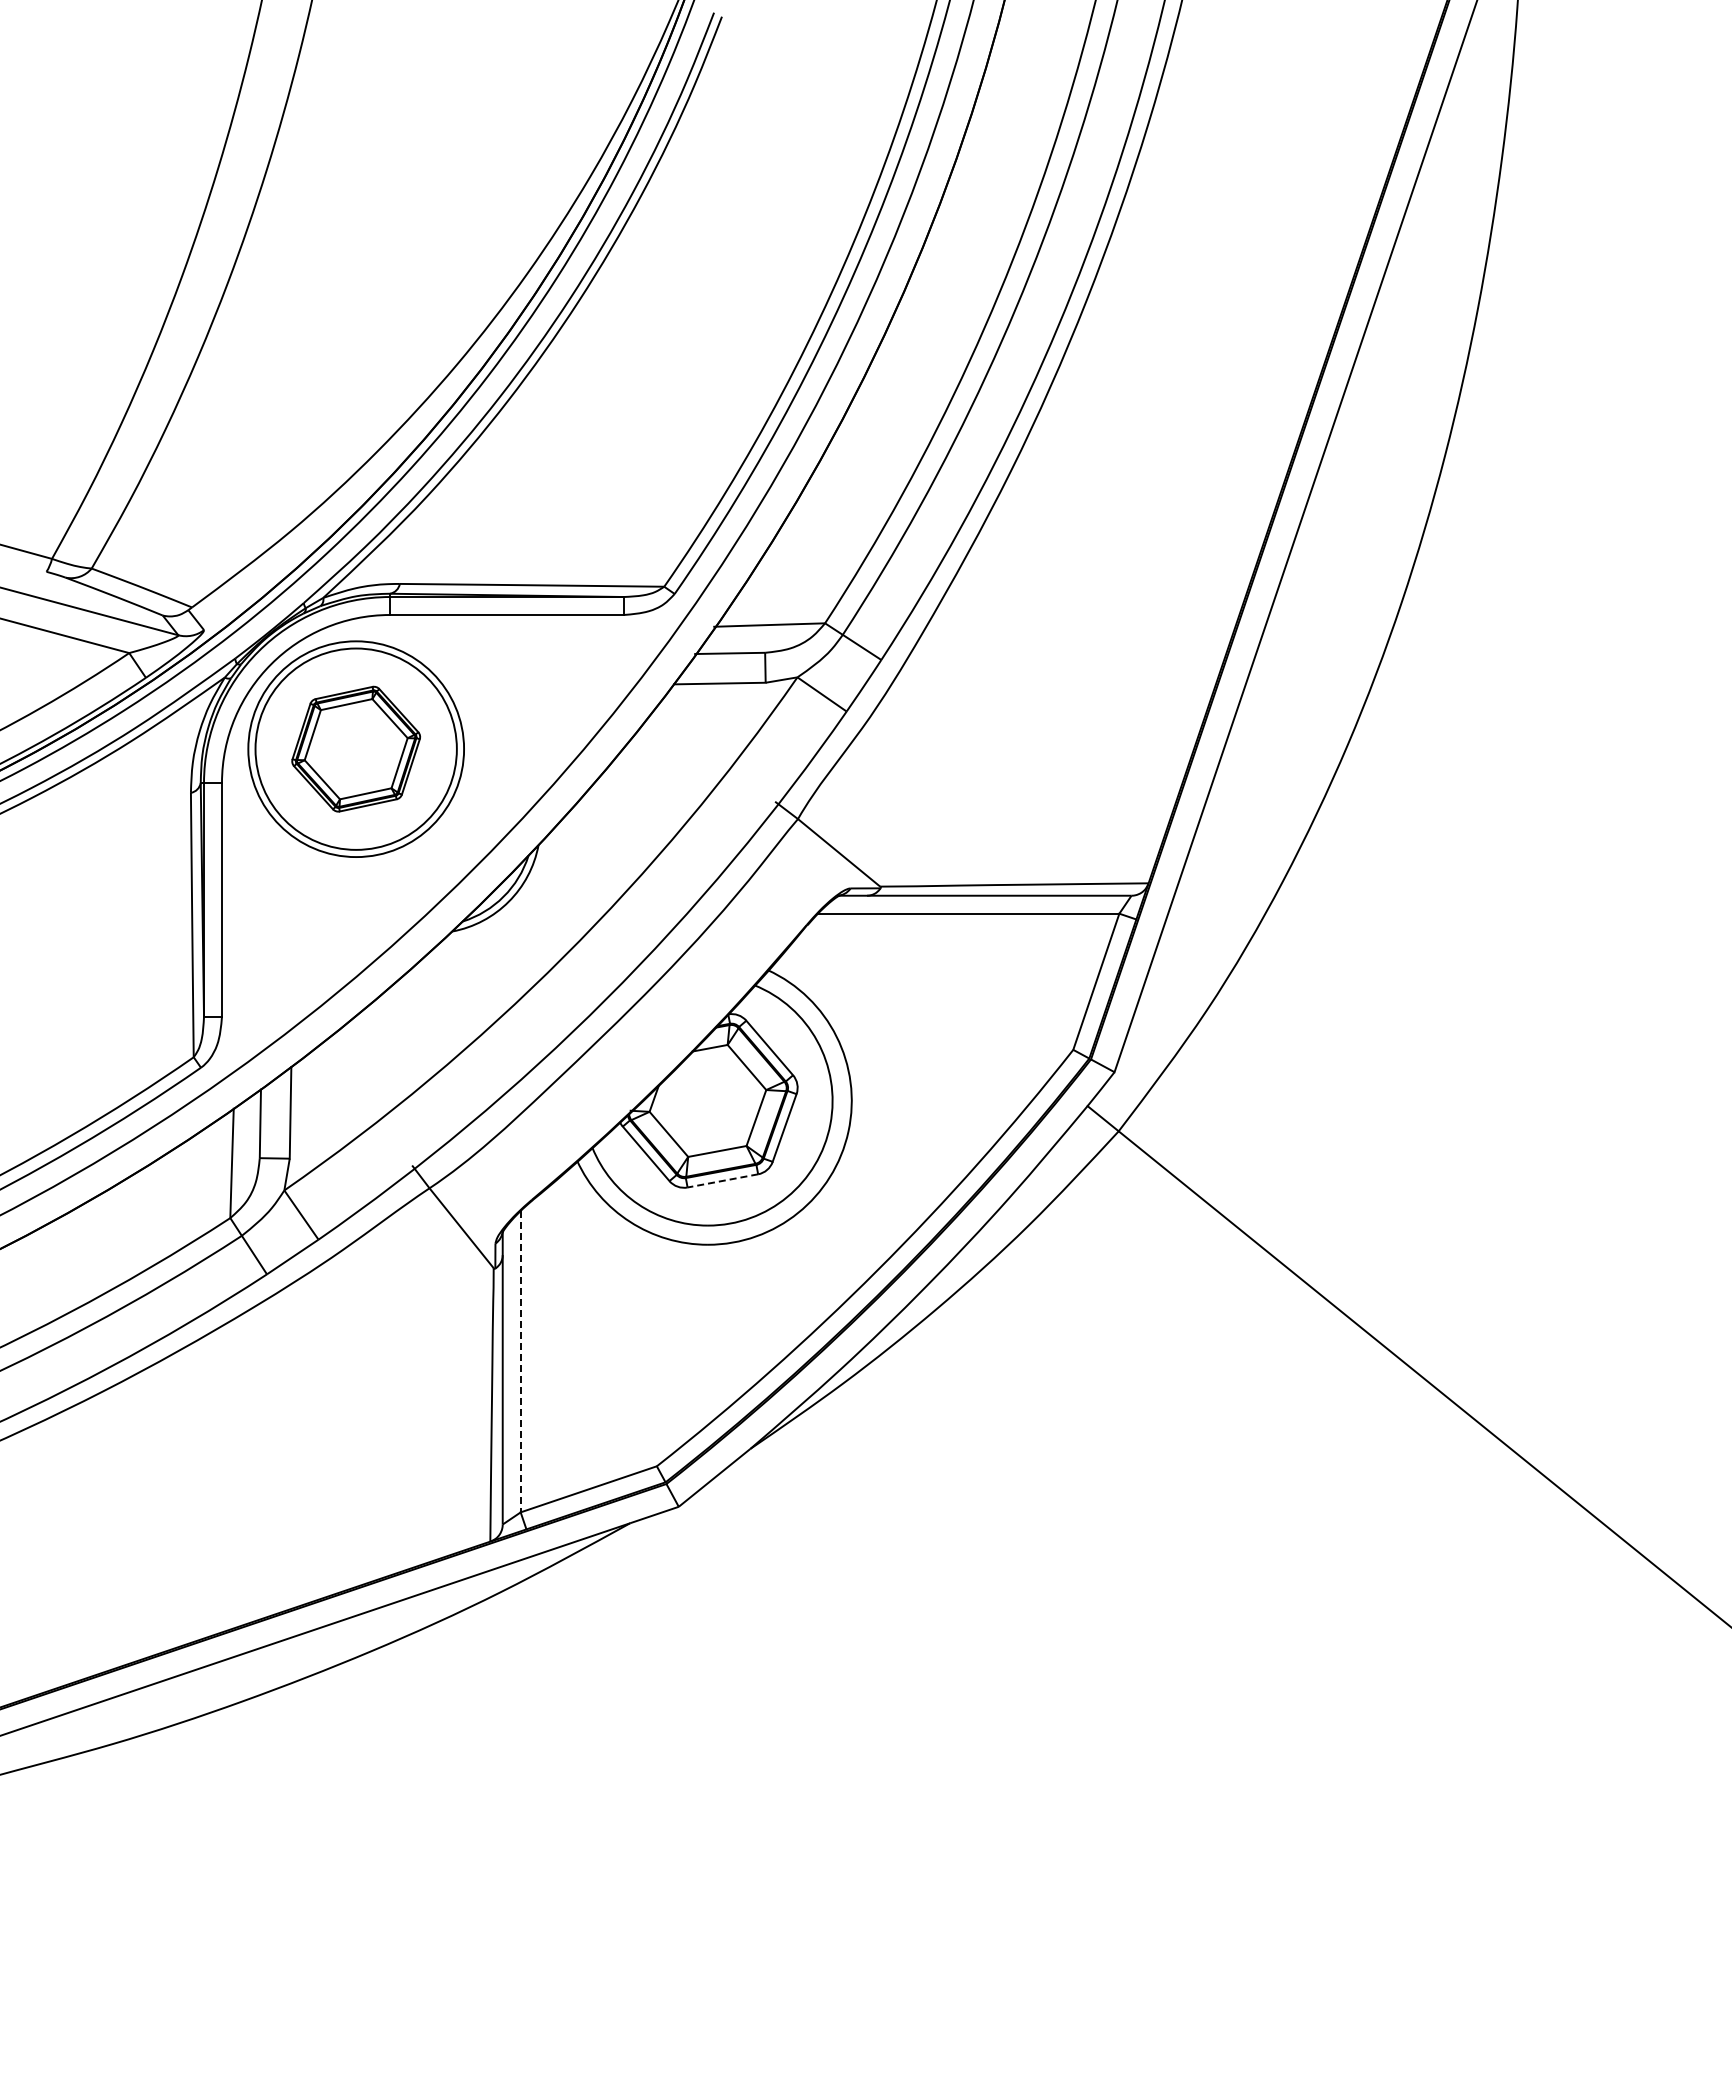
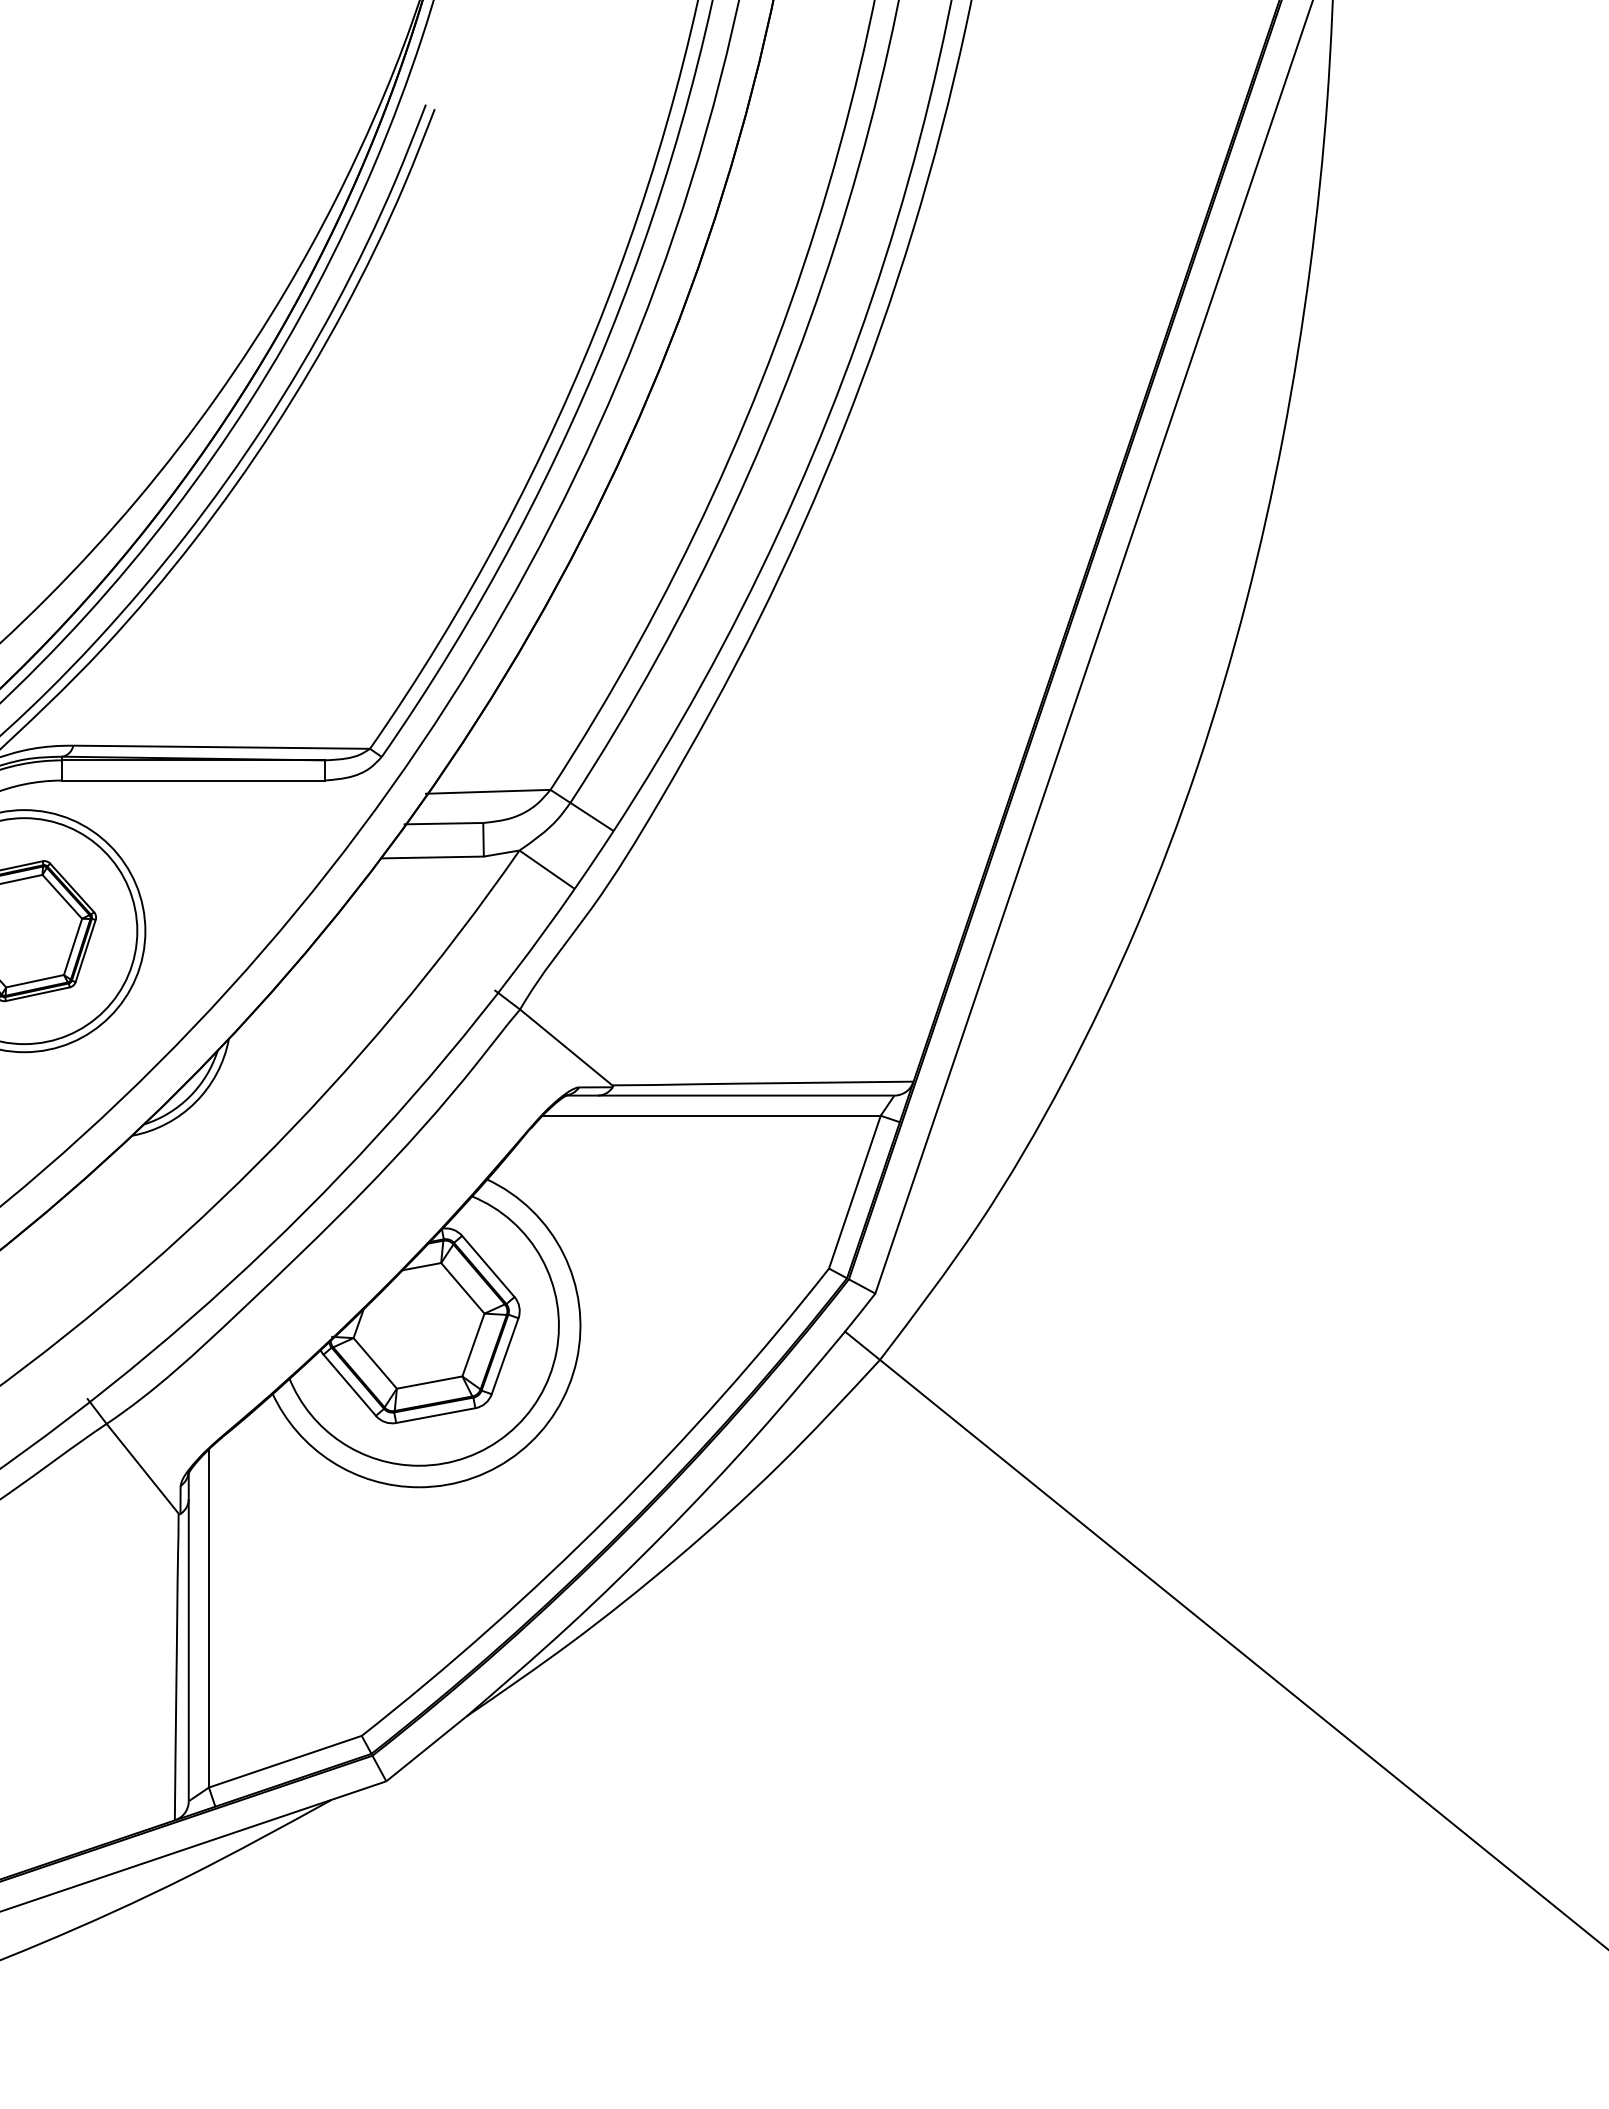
line: (722, 1180) -> (435, 1415), dashed -> solid
line: (520, 1361) -> (208, 1618), dashed -> solid

